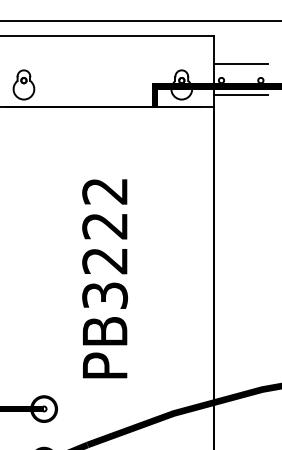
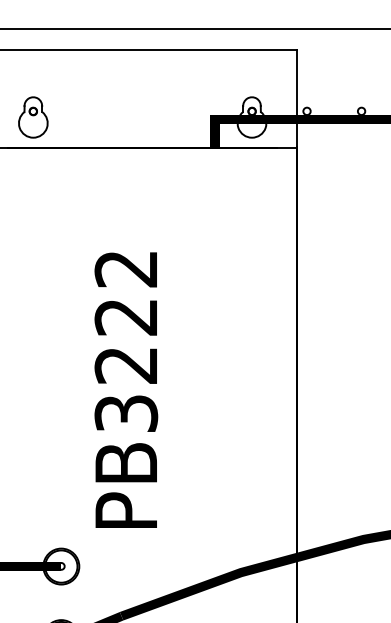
line: (240, 63) -> (333, 87), removed
line: (240, 95) -> (333, 132), removed
text: (104, 278) -> (125, 389), moved

